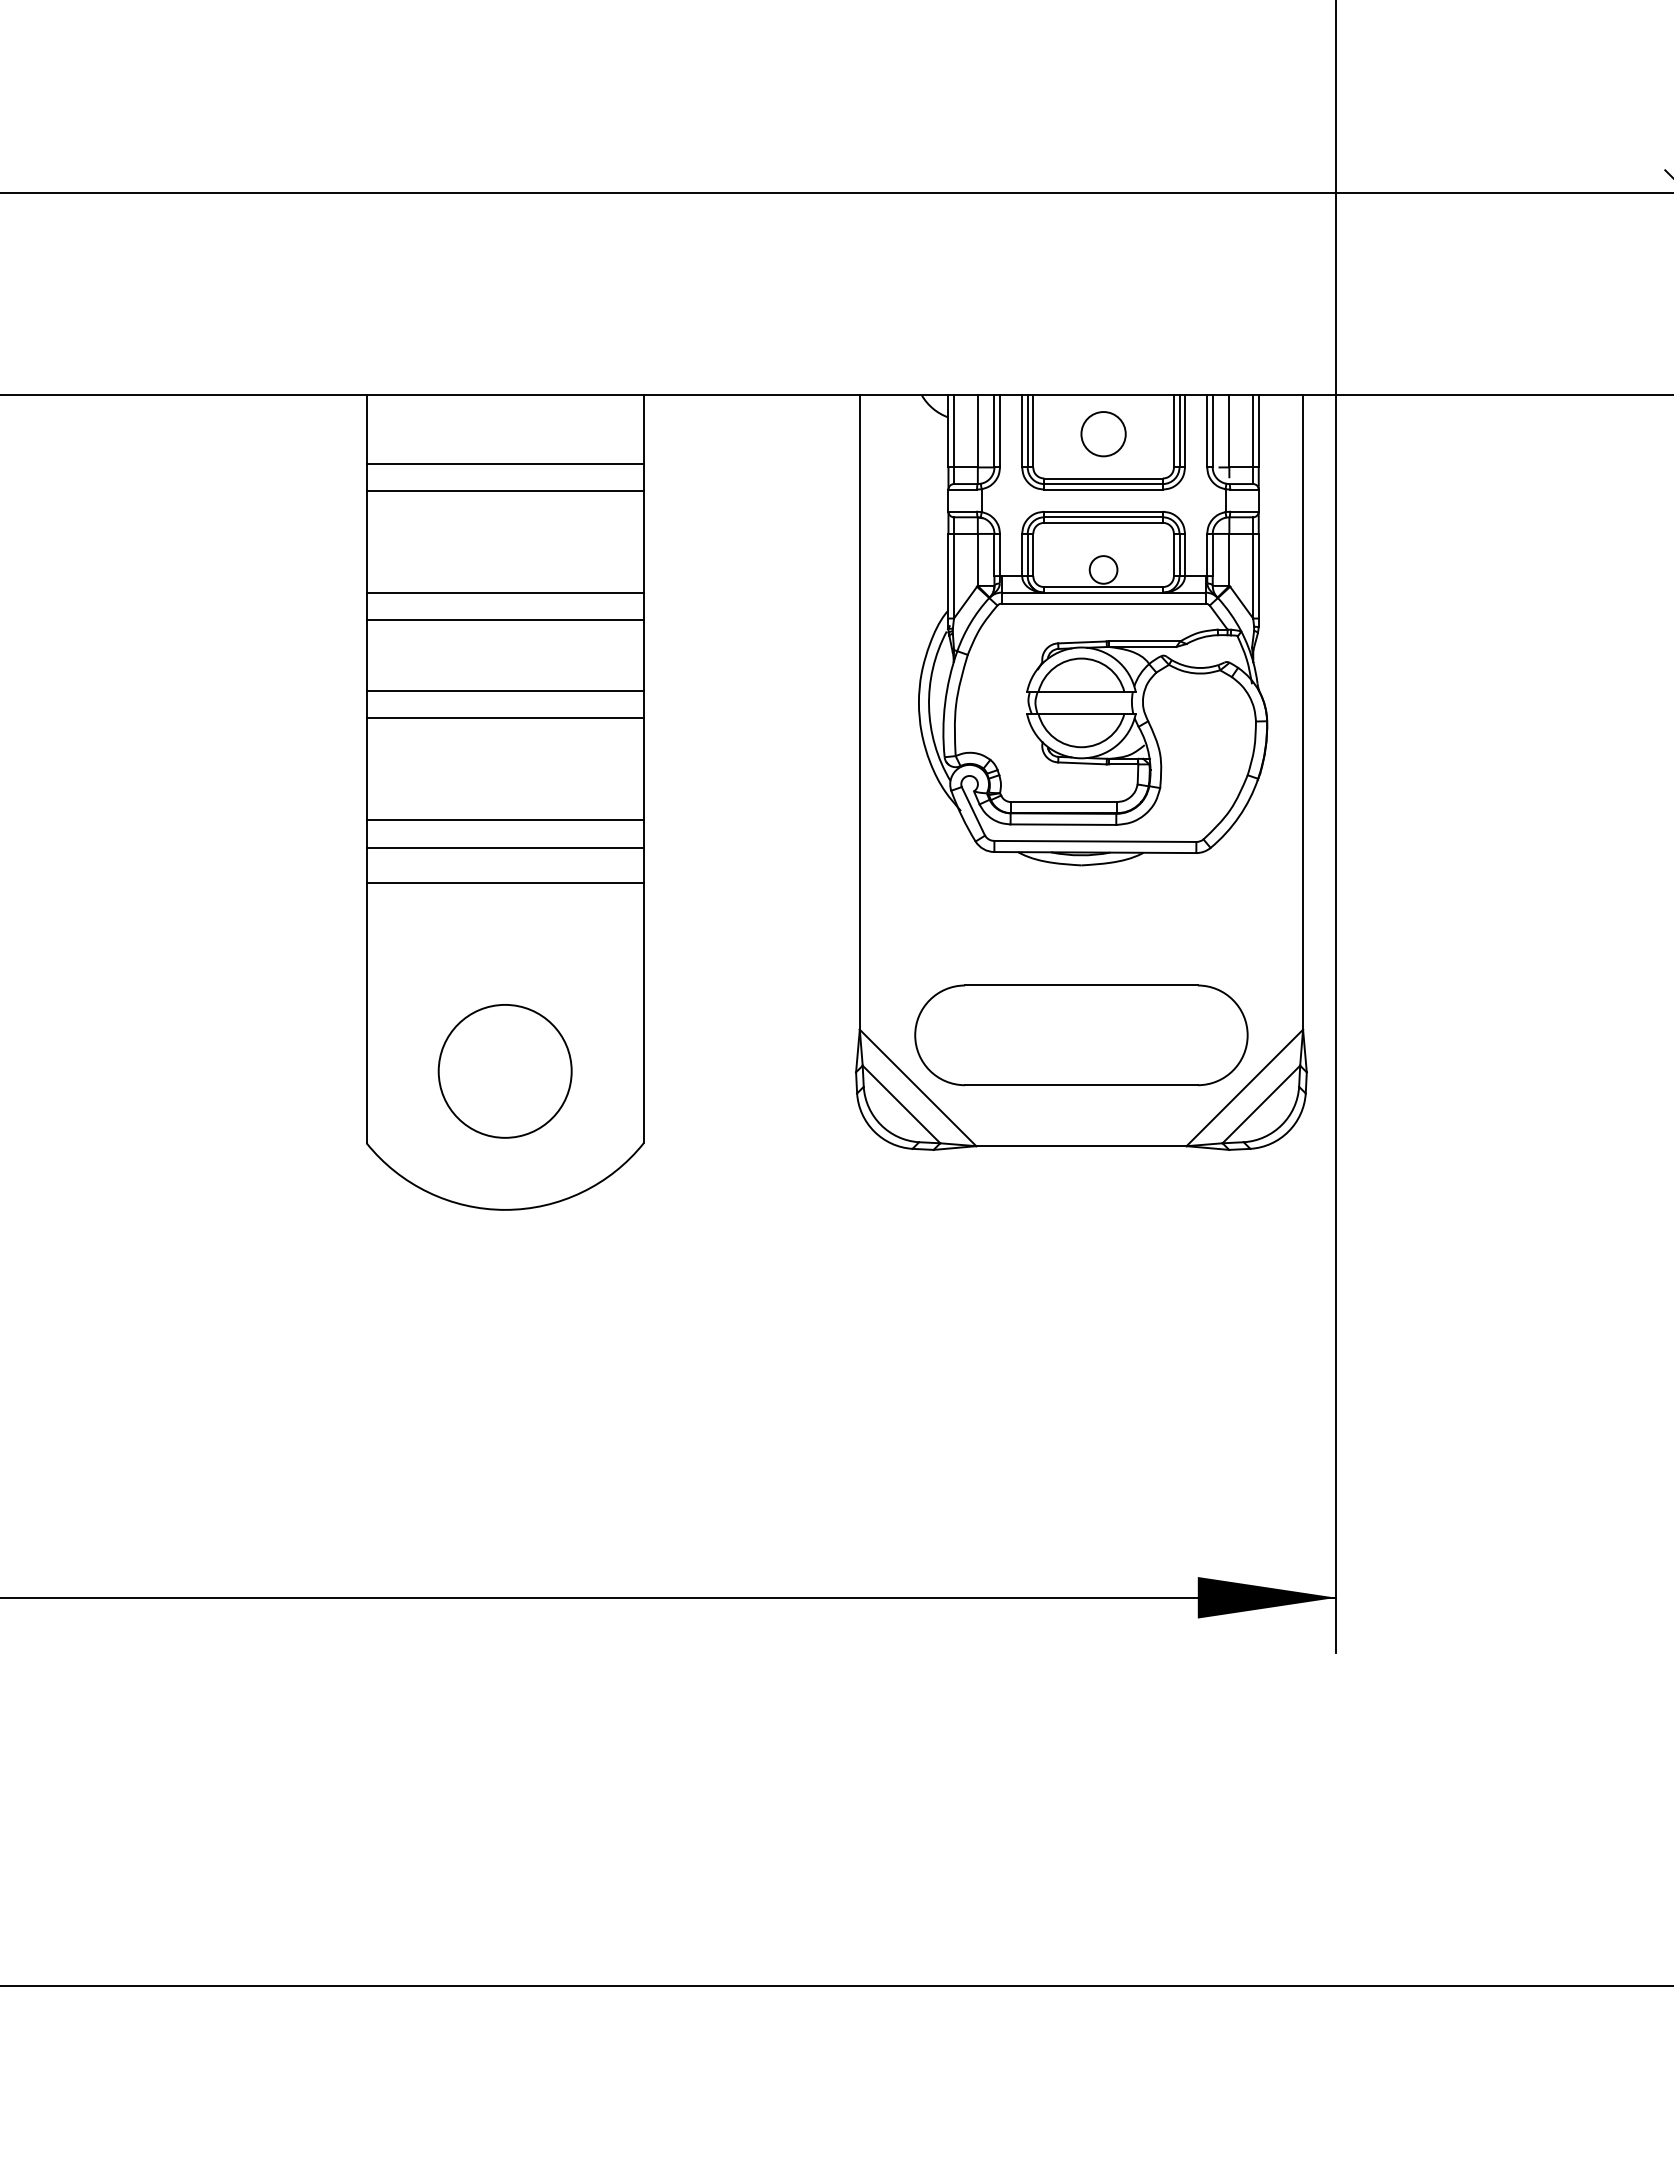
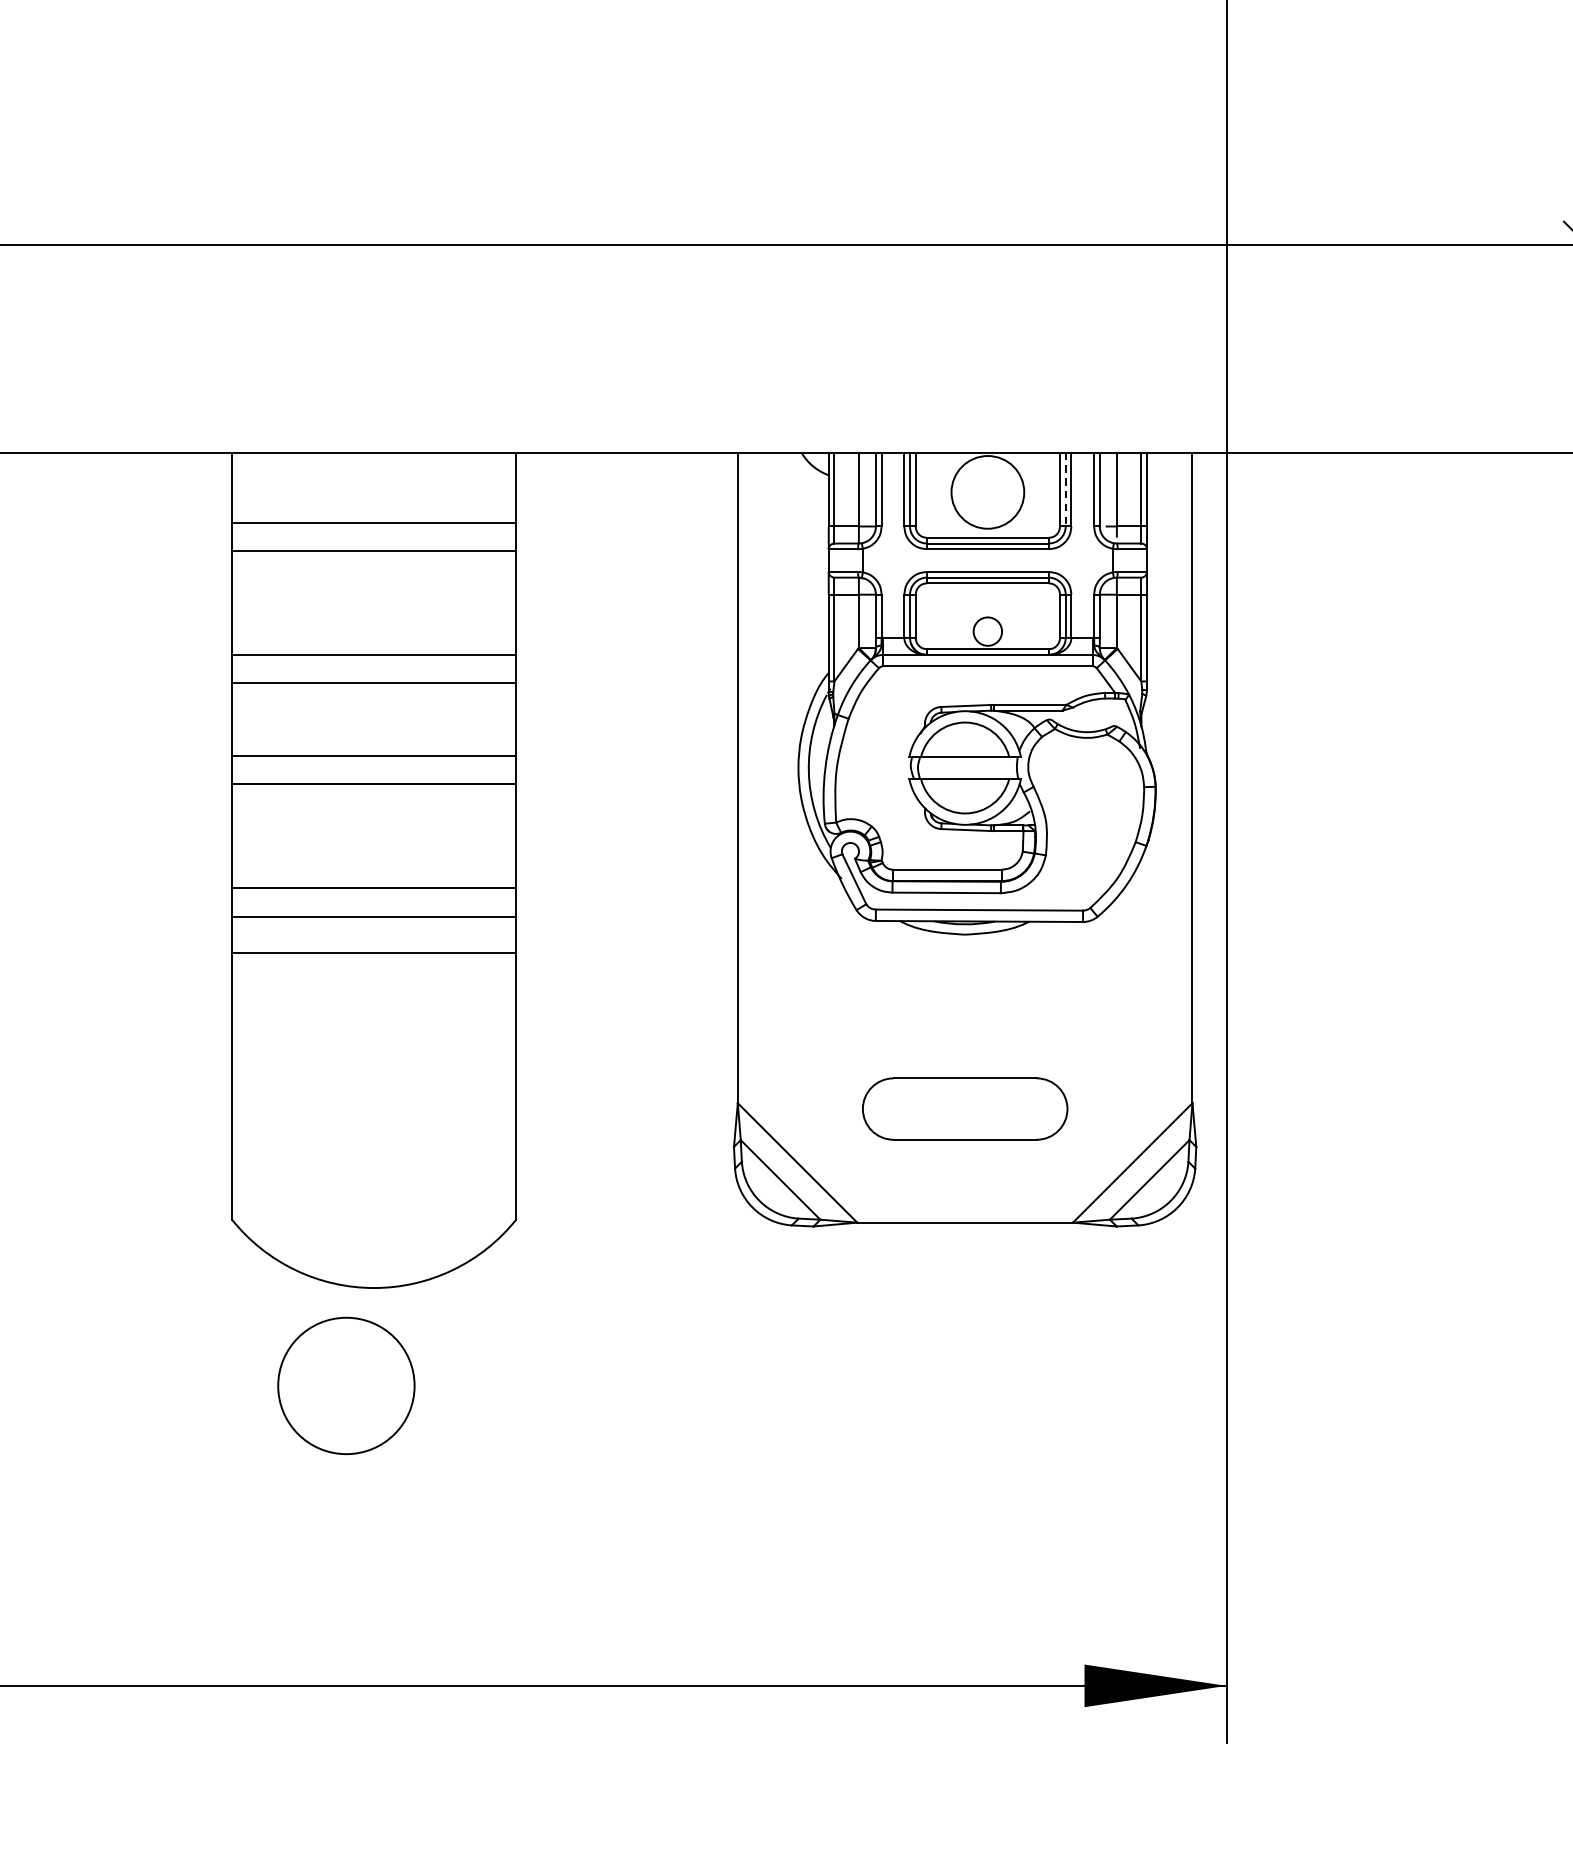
line: (1179, 431) -> (1065, 489), solid -> dashed
circle: (1103, 434) -> (987, 492), size x1.6
part: (1081, 1035) -> (965, 1109), size x0.6
circle: (504, 1071) -> (345, 1386), moved

